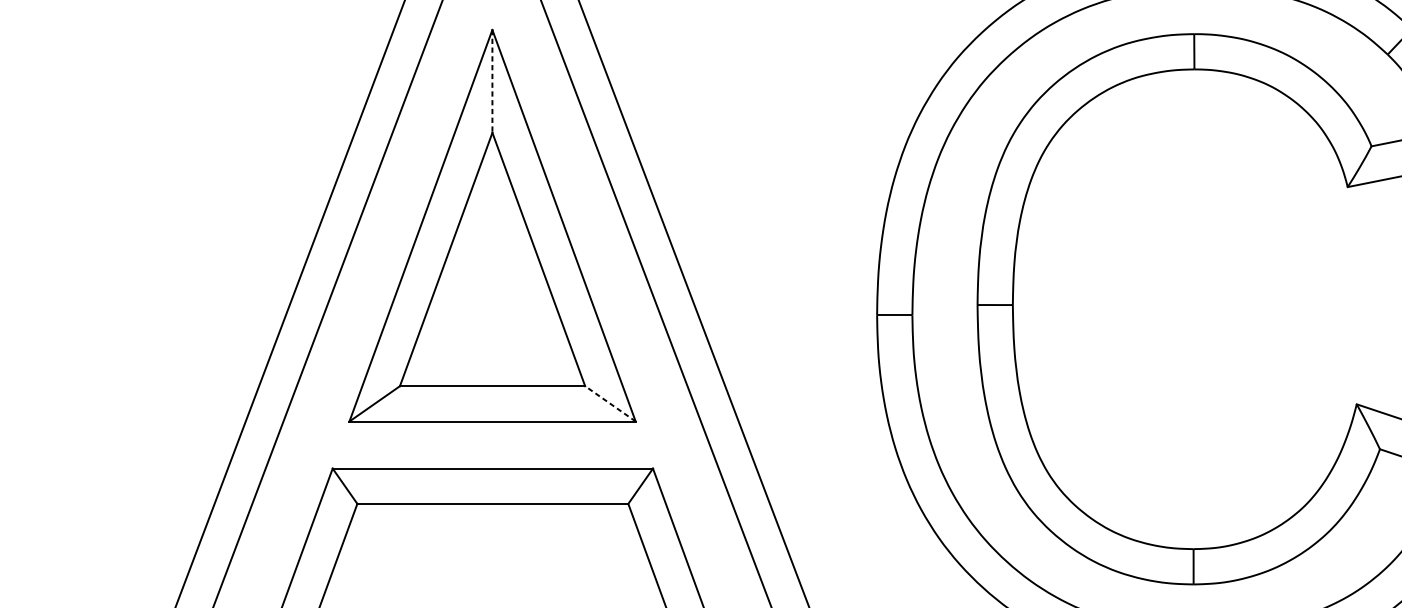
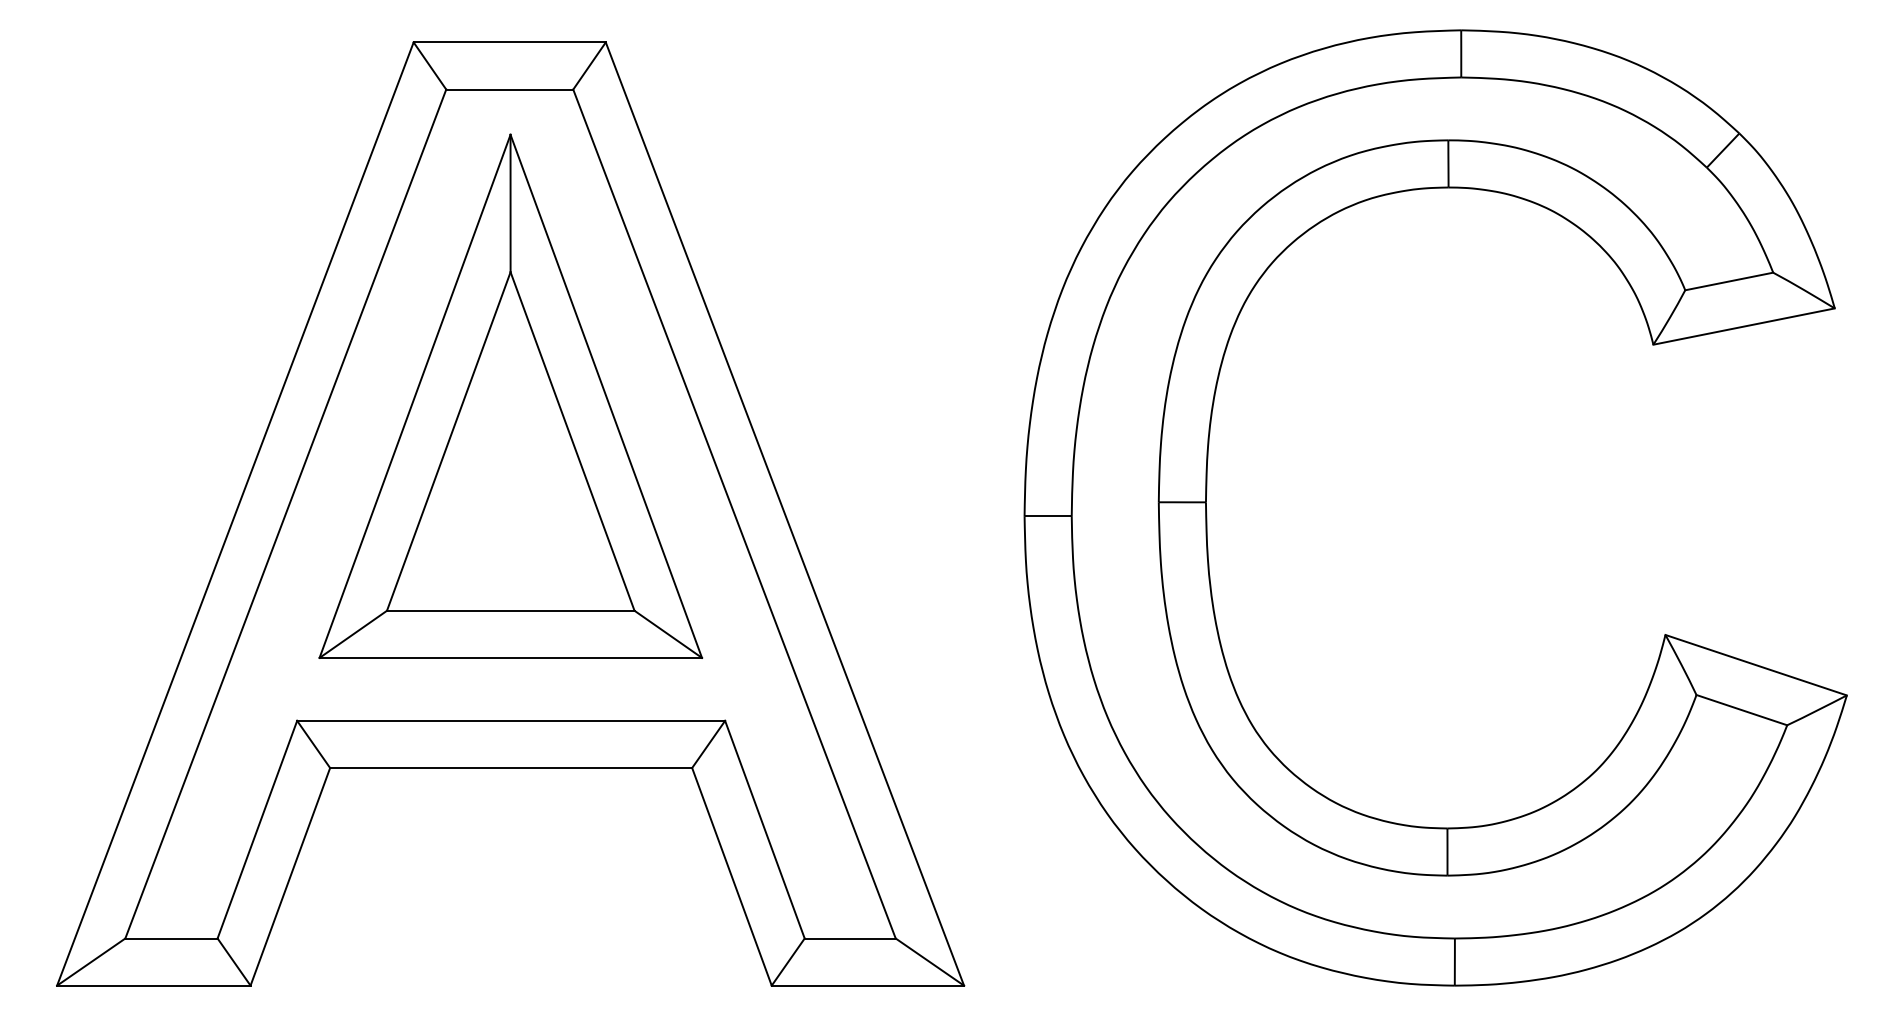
line: (492, 81) -> (510, 203), dashed -> solid
line: (609, 403) -> (667, 634), dashed -> solid

